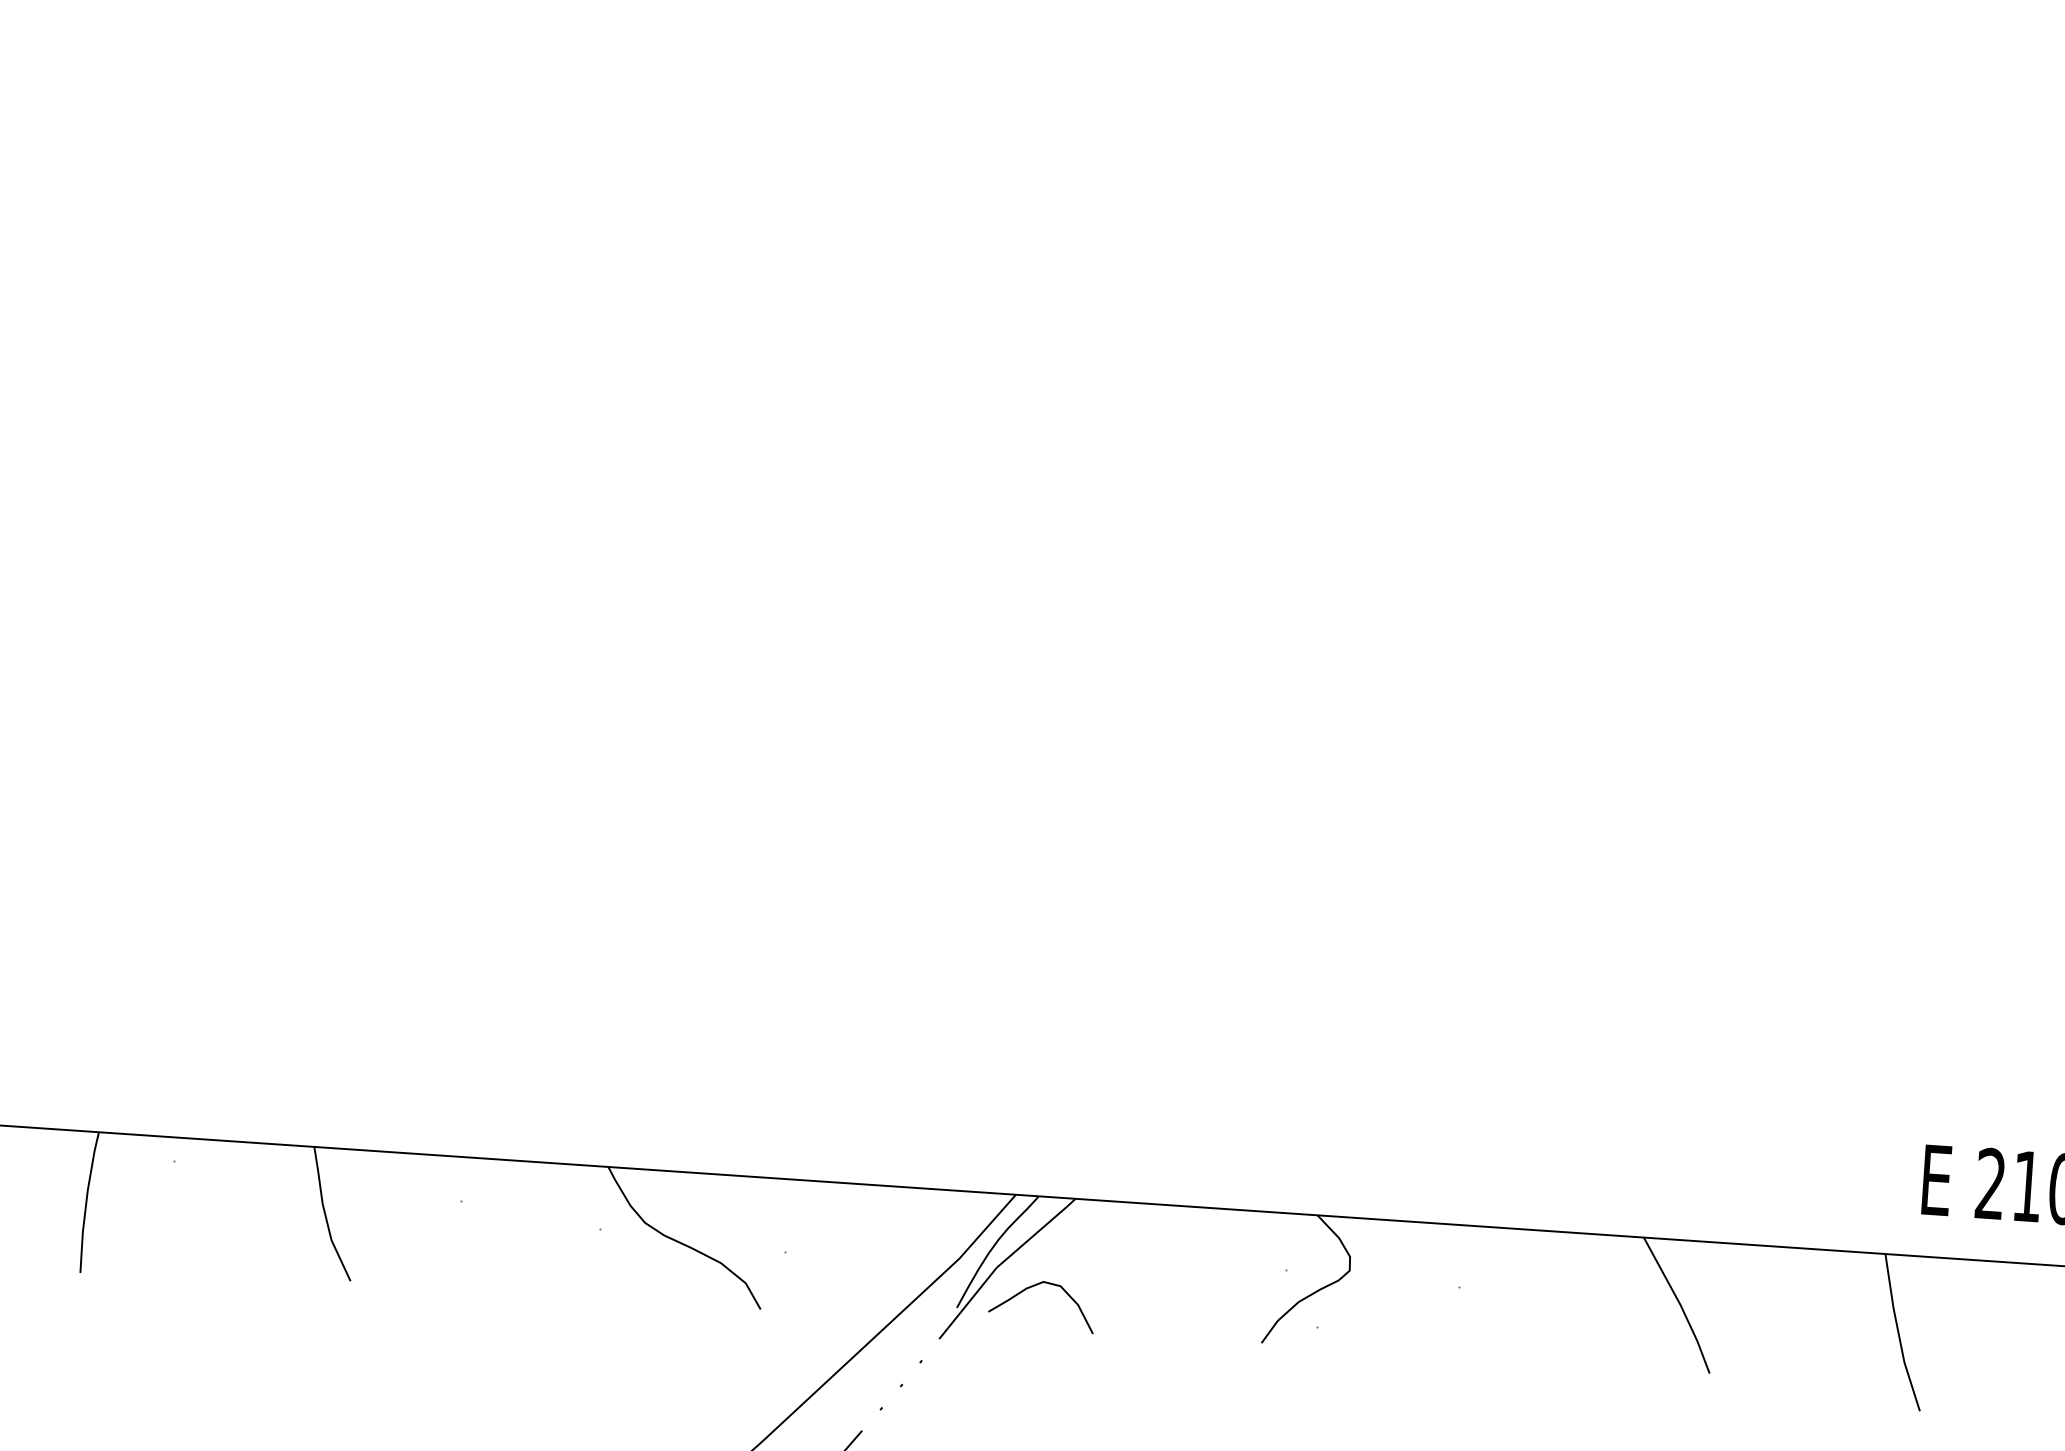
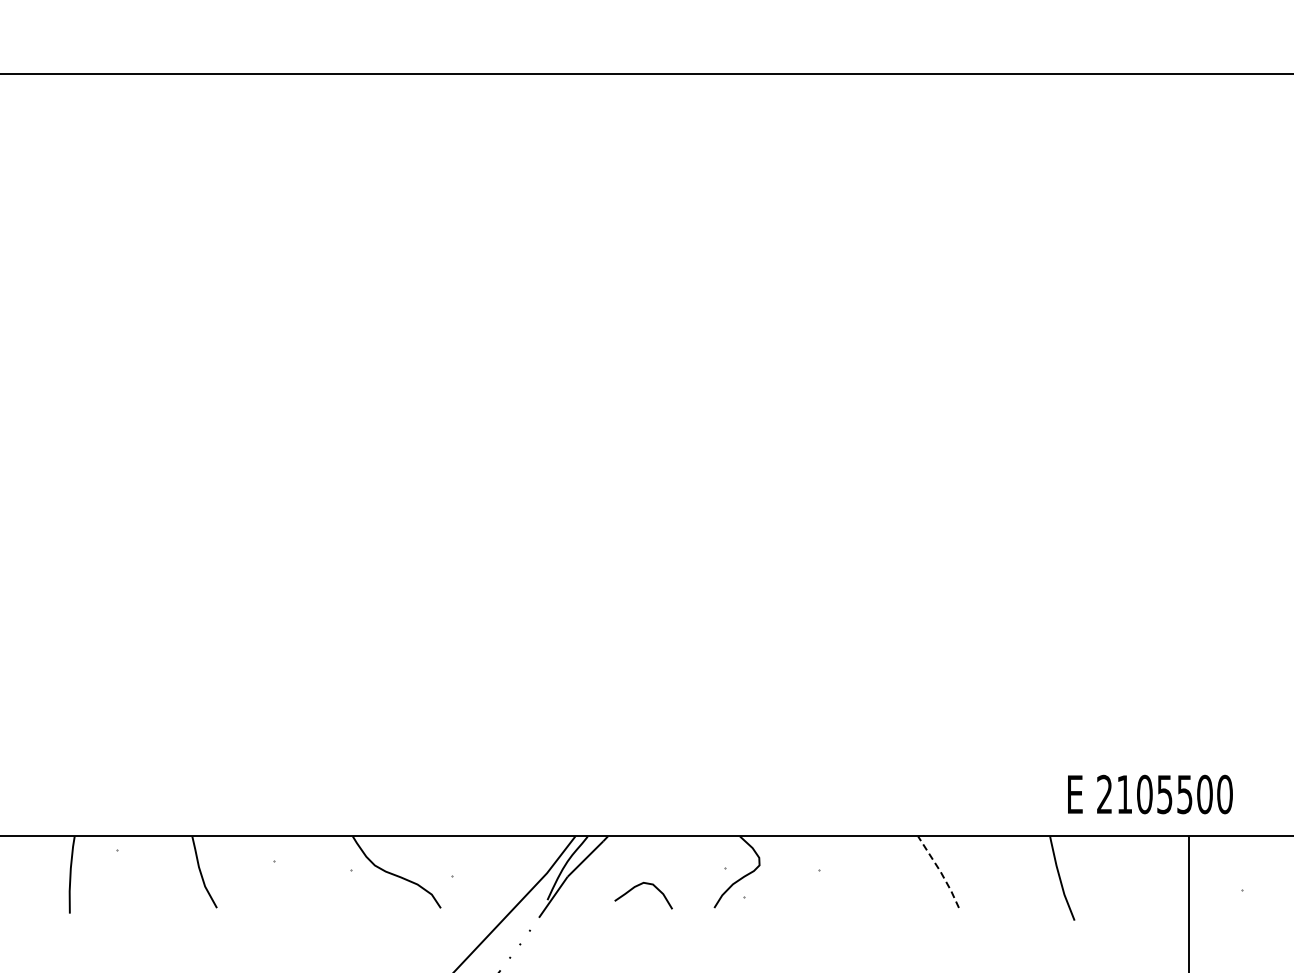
curve: (1033, 1288) -> (638, 886), moved
line: (1680, 1304) -> (940, 871), solid -> dashed

